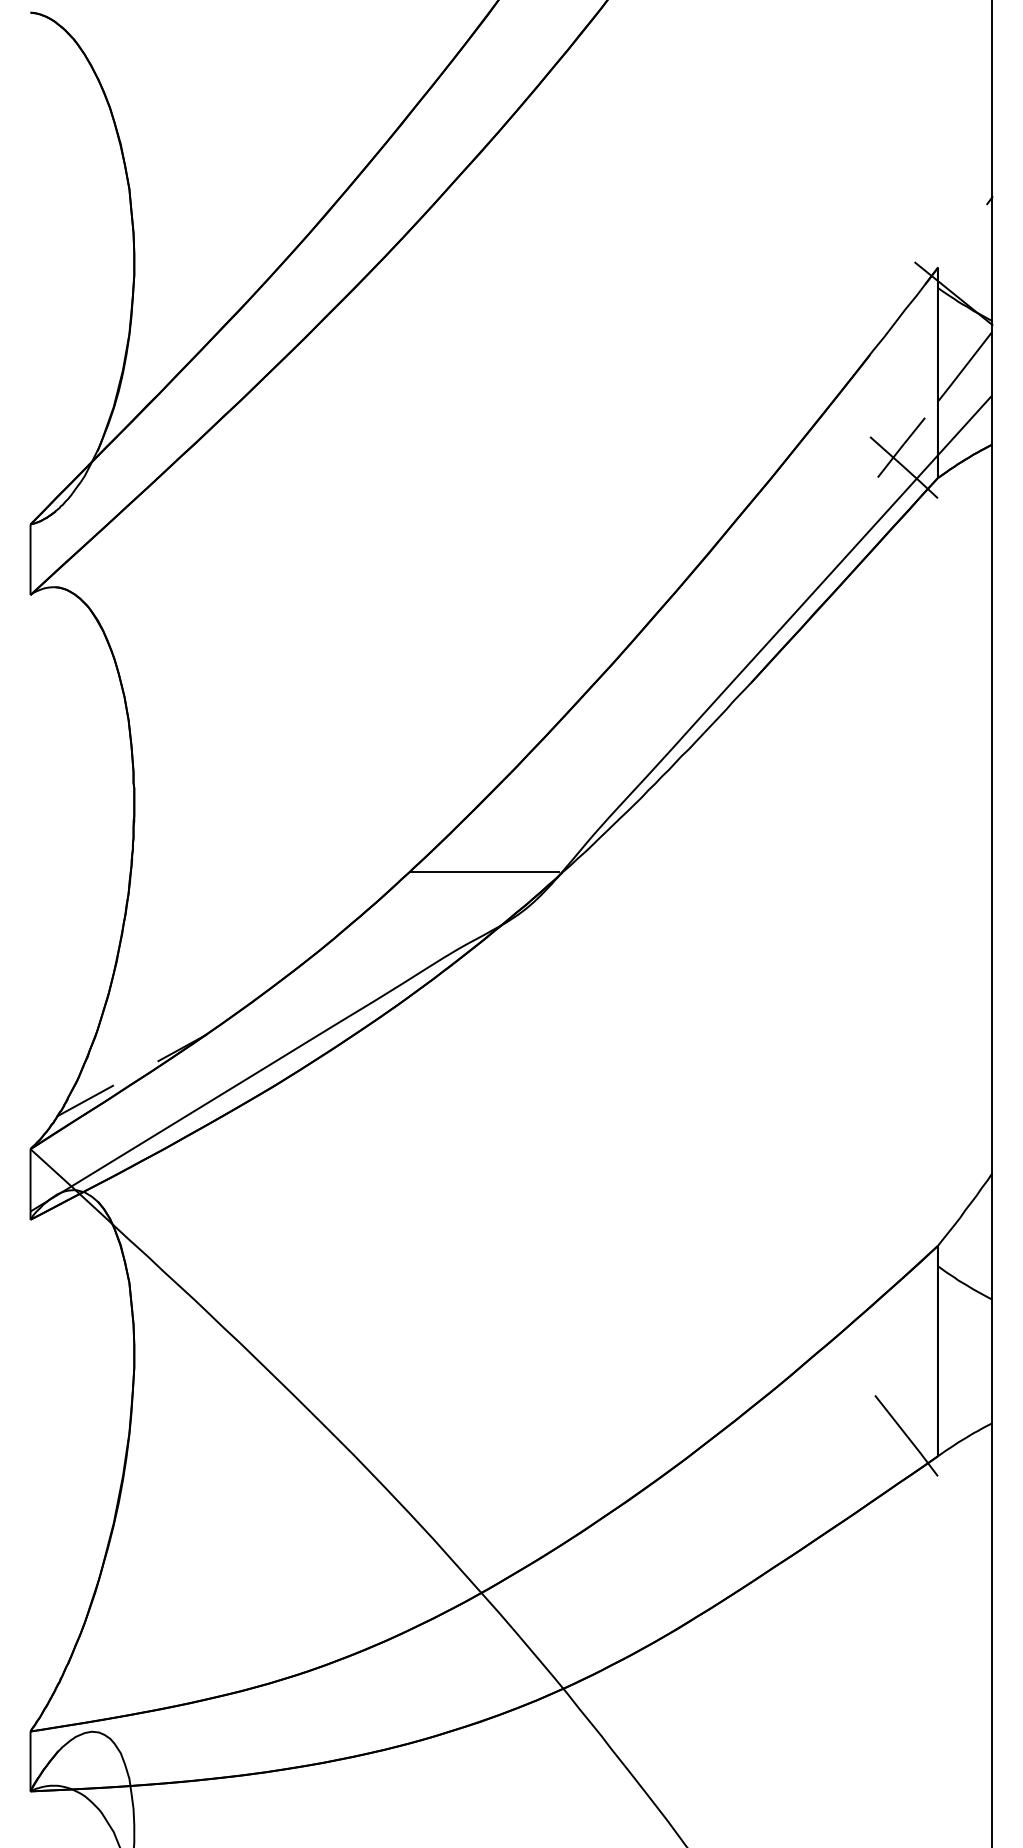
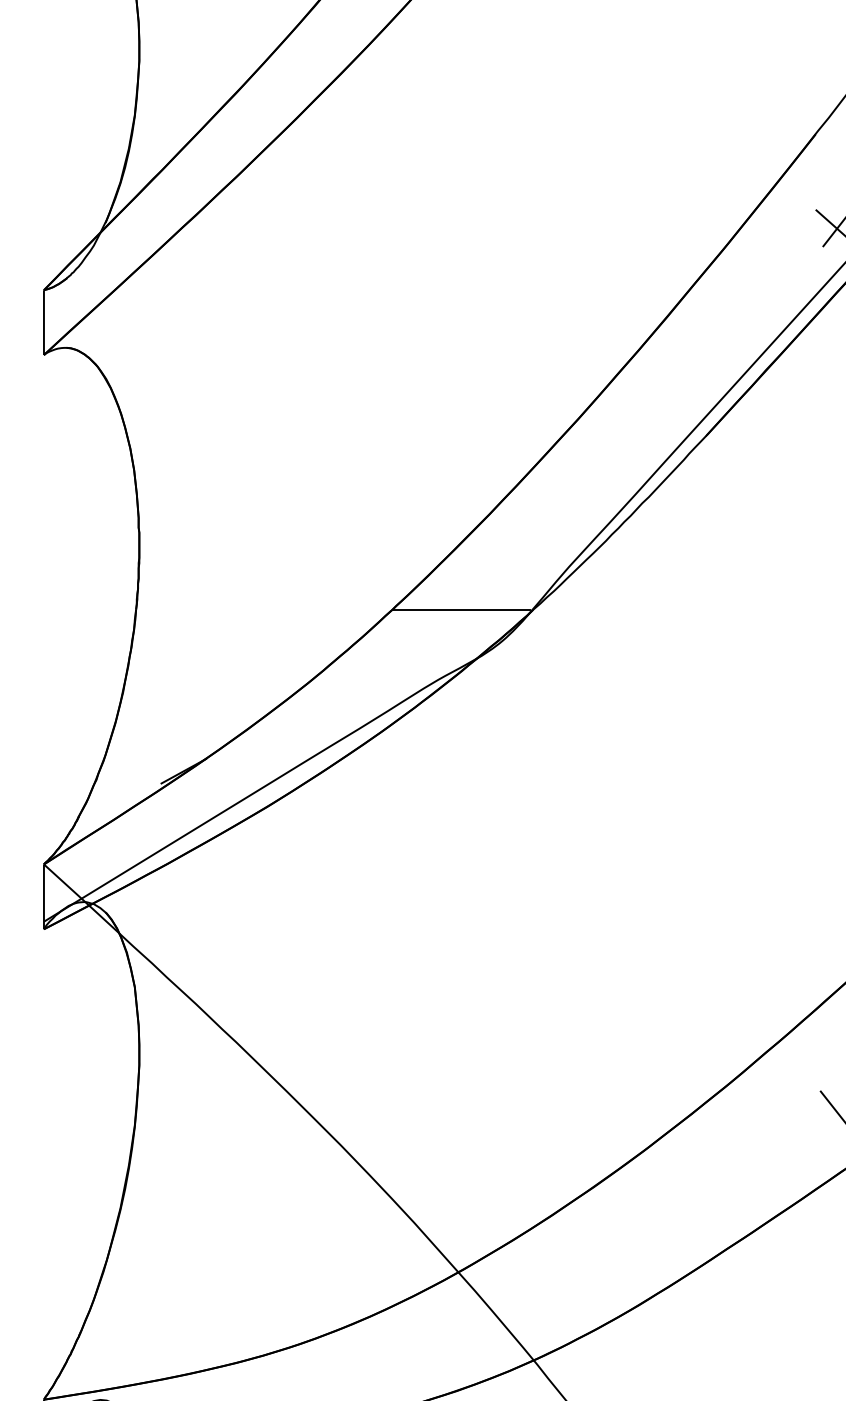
line: (85, 1100) -> (94, 819), removed

